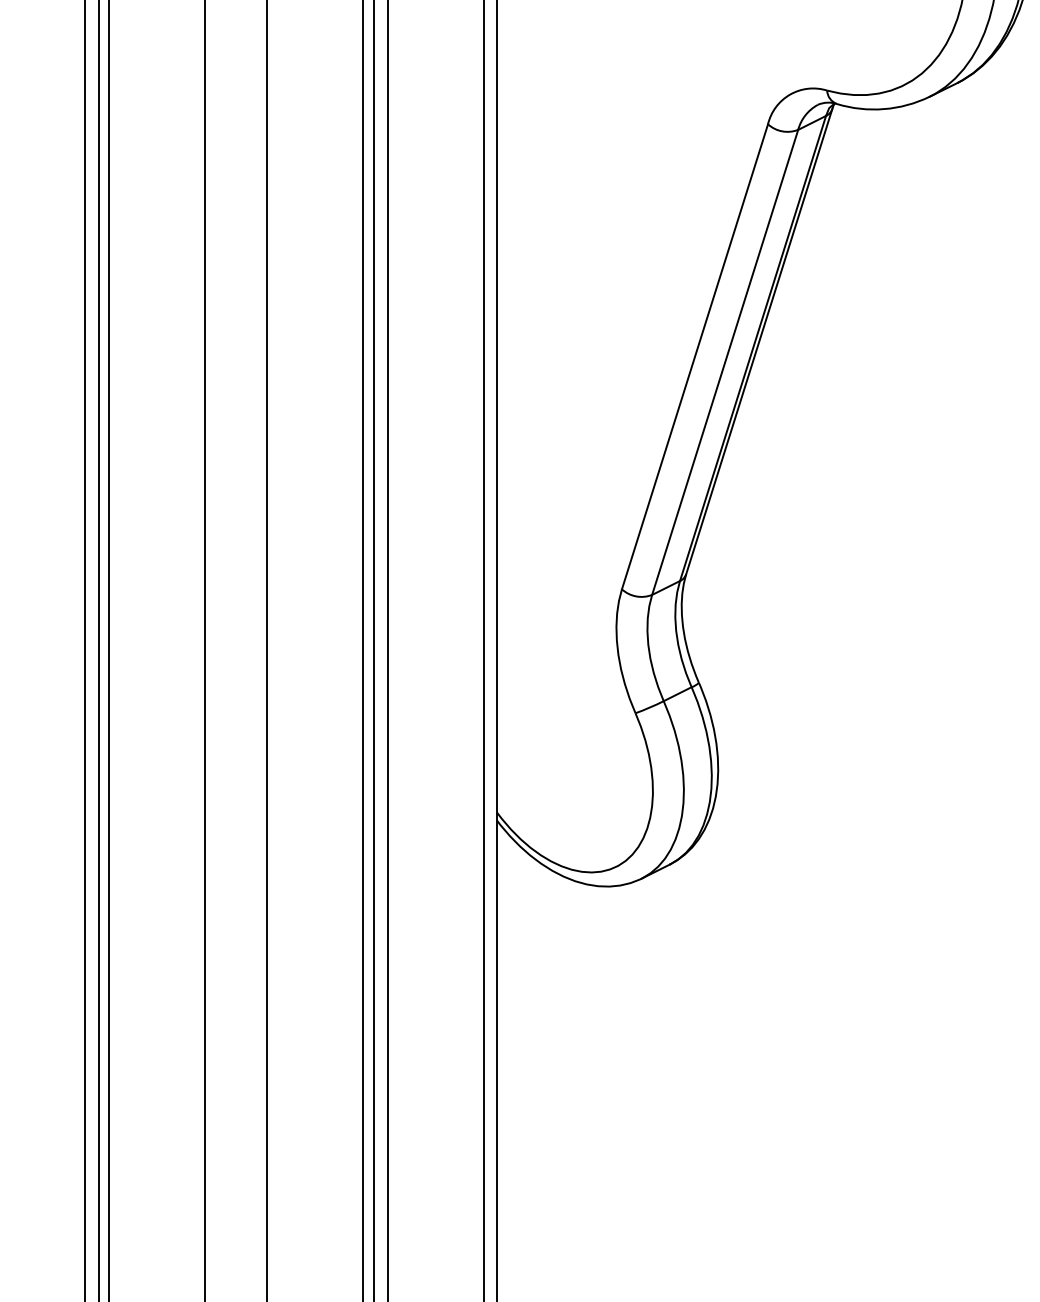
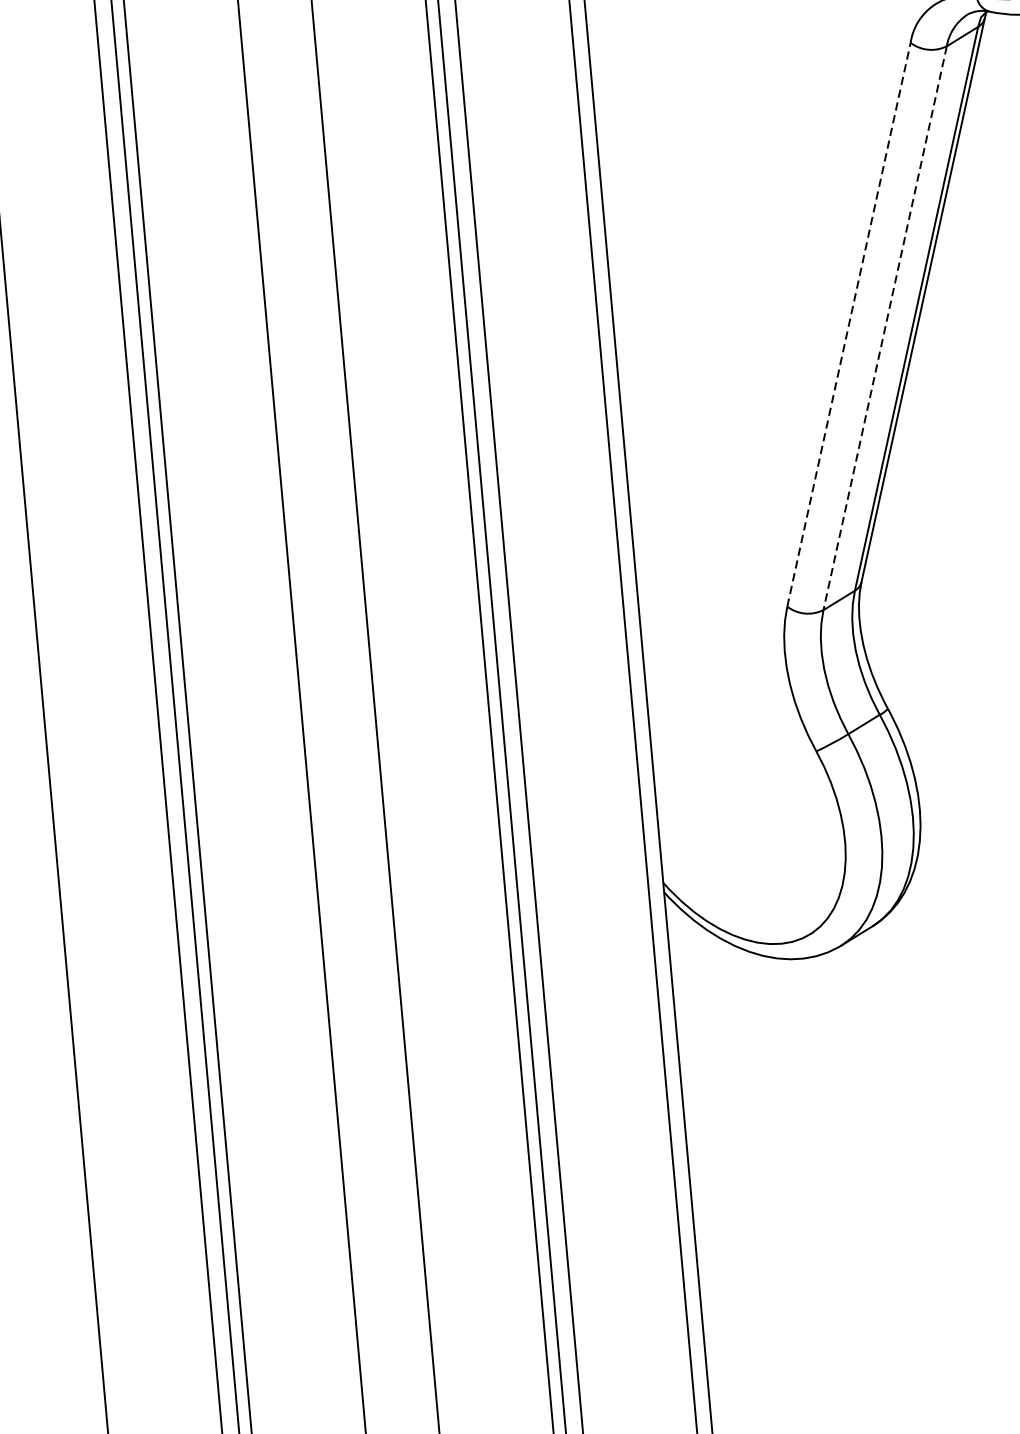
line: (695, 356) -> (849, 324), solid -> dashed
line: (725, 362) -> (885, 328), solid -> dashed

